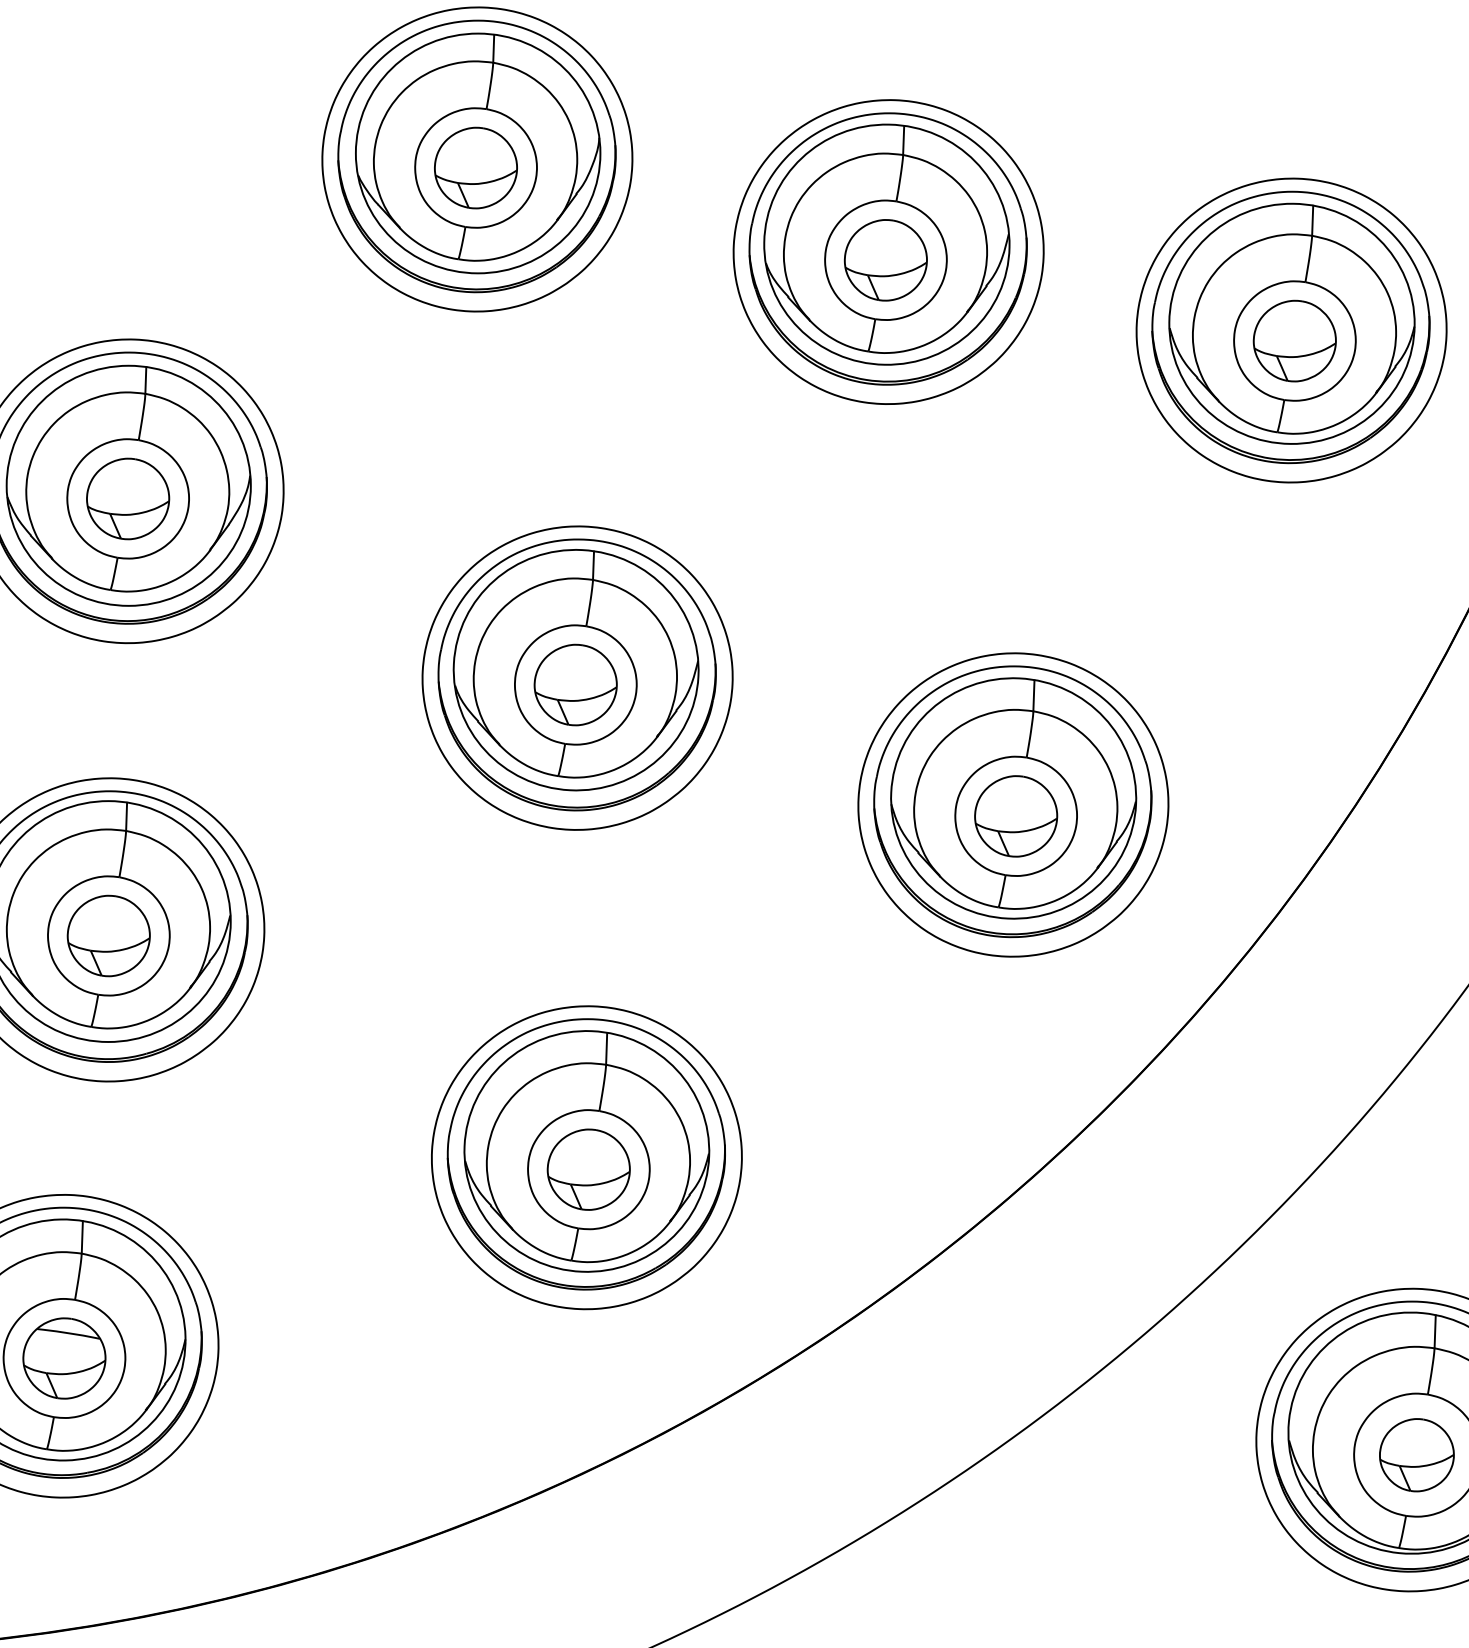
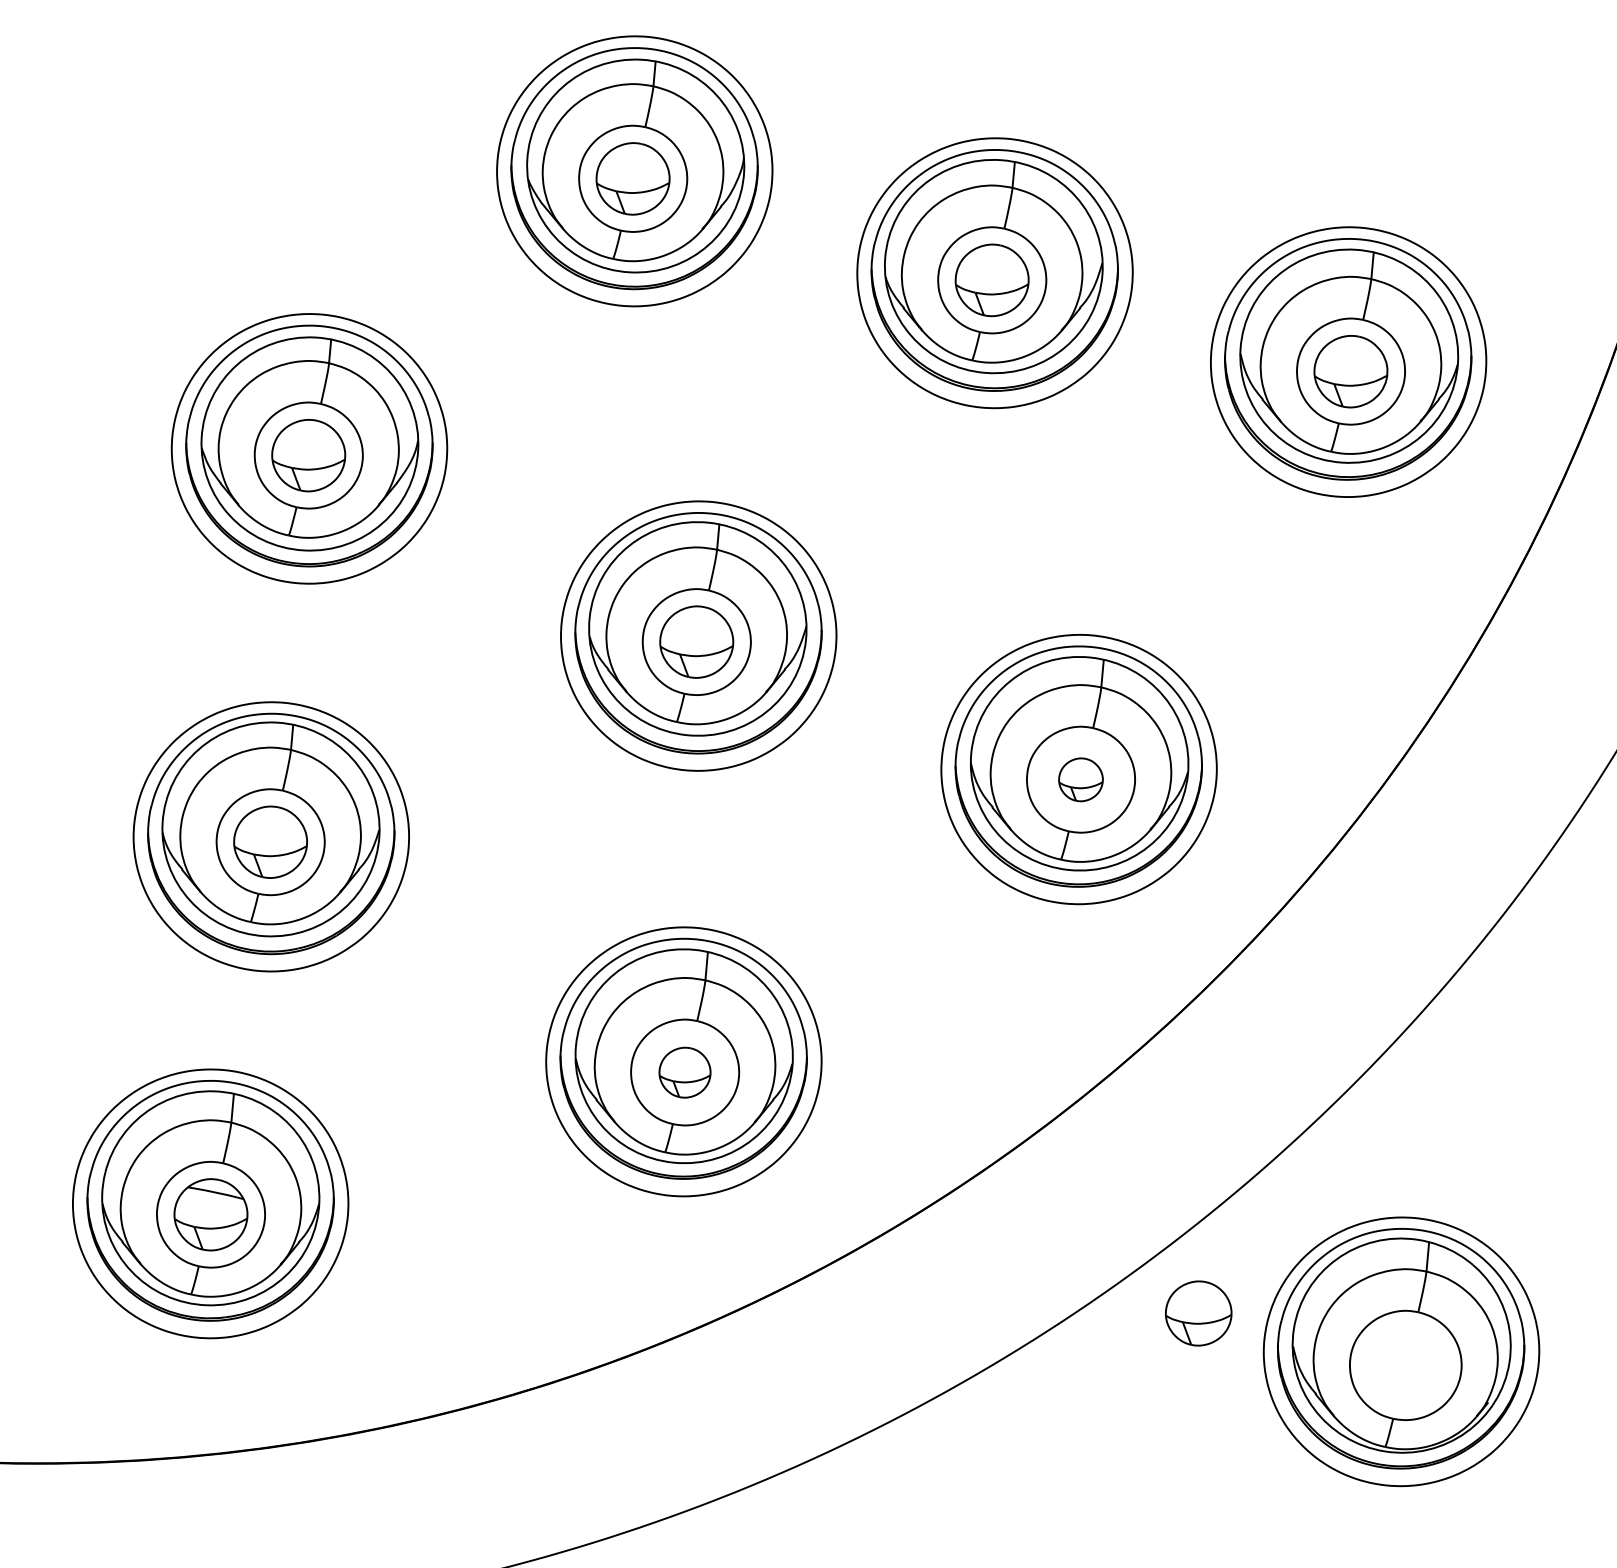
part: (1015, 816) -> (1080, 779), size x0.6
part: (588, 1169) -> (684, 1072), size x0.7
part: (1416, 1455) -> (1198, 1313), moved

